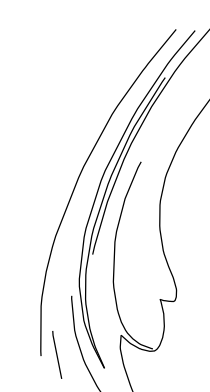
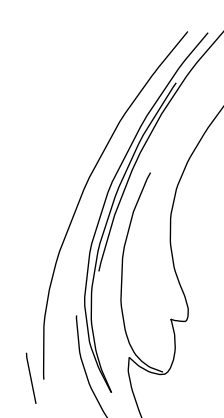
line: (57, 354) -> (31, 377), moved

